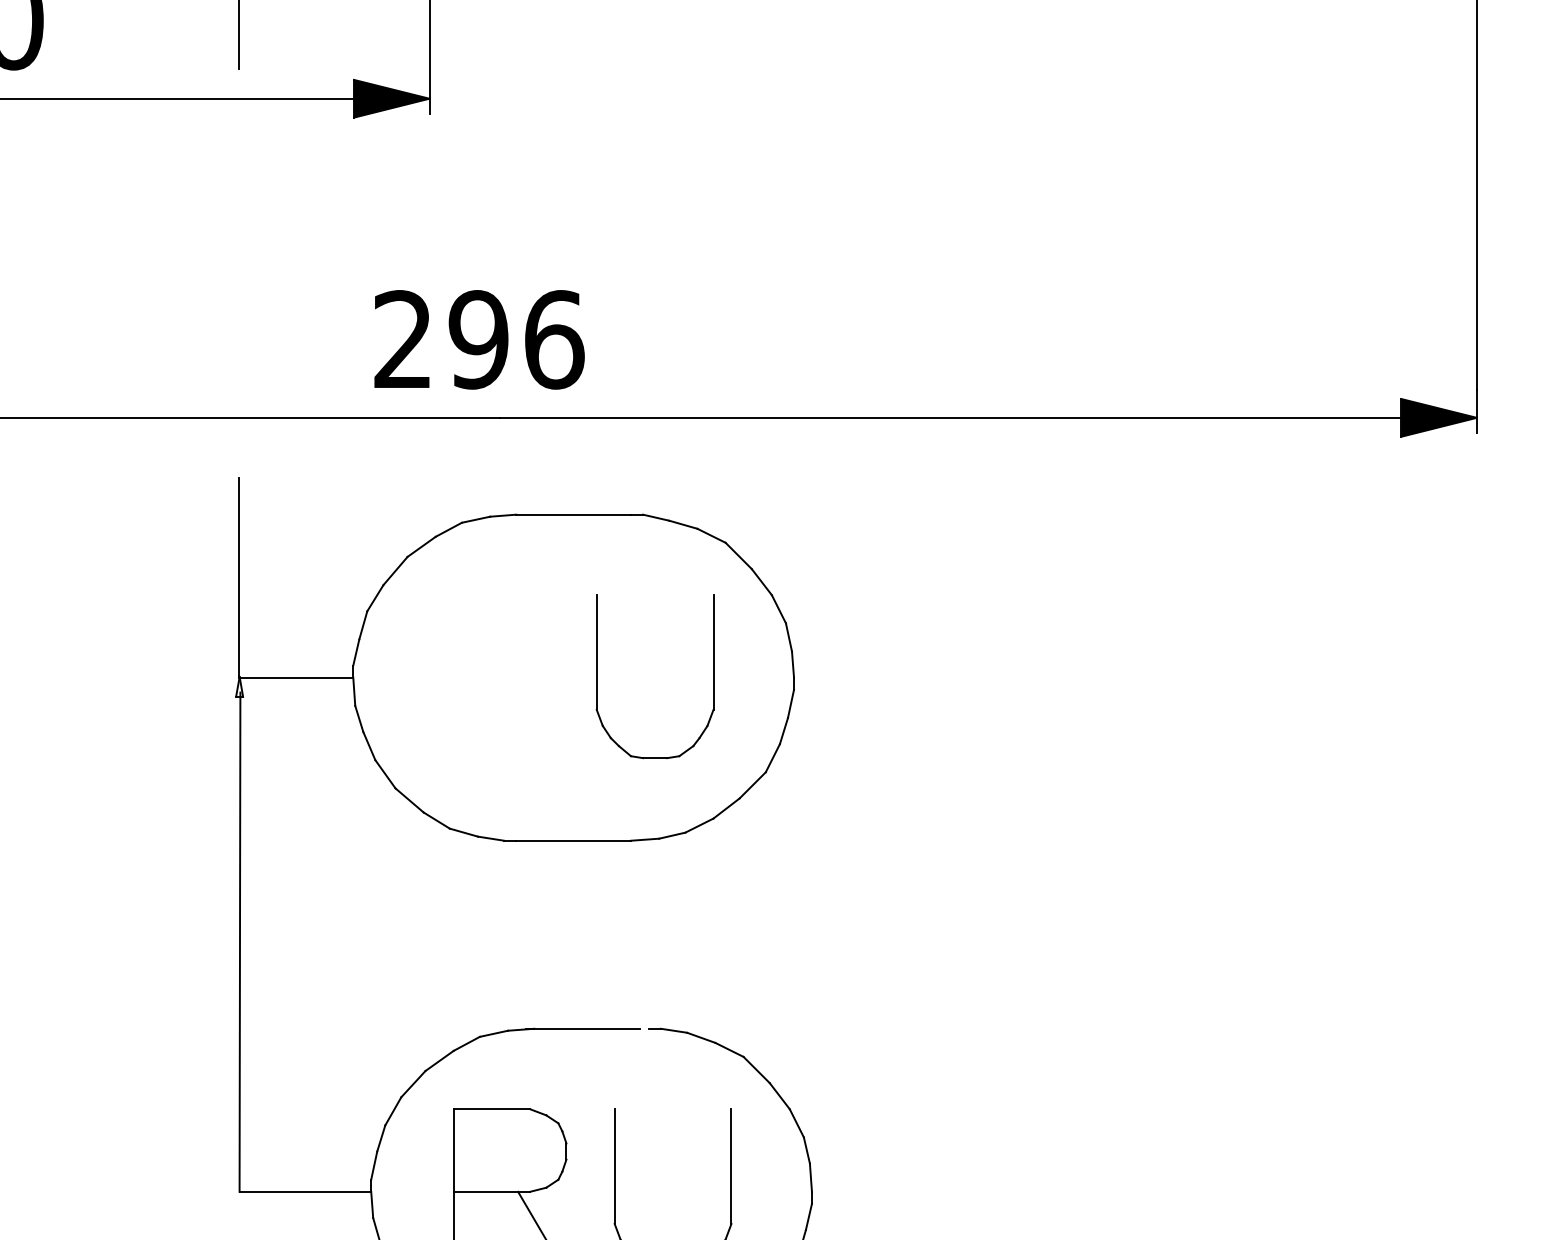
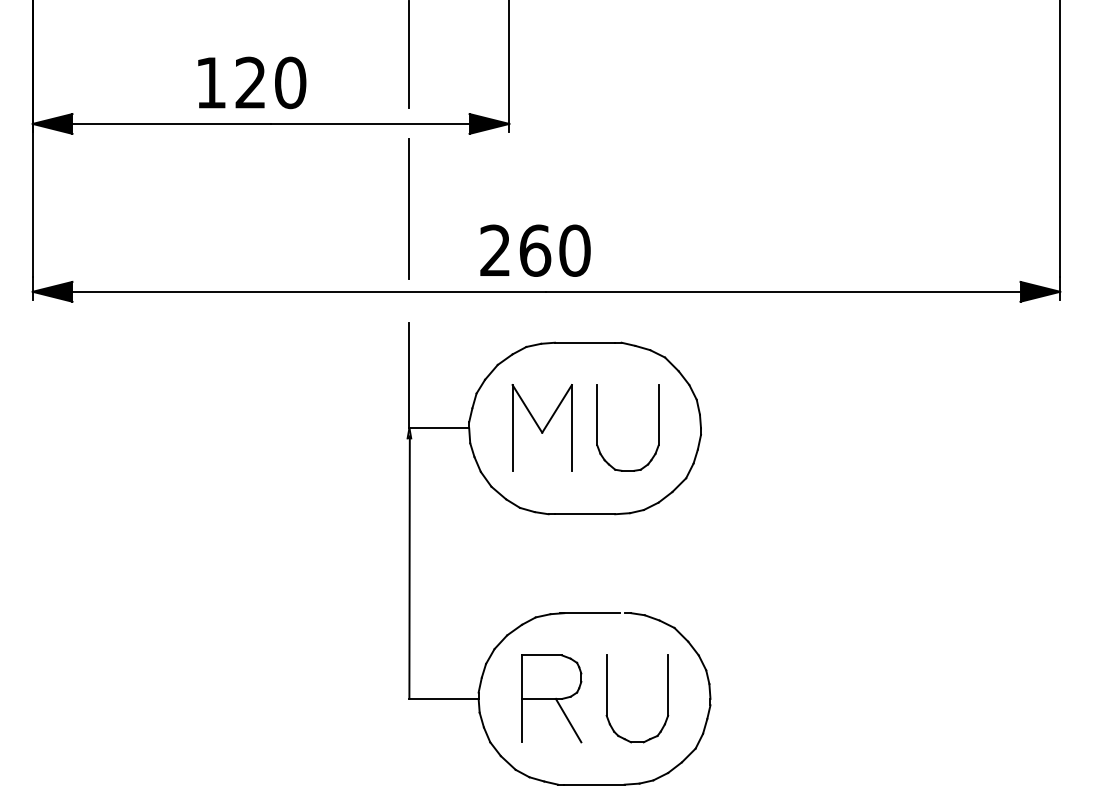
line: (239, 259) -> (409, 208), added
text: (515, 339) -> (554, 250), 296 -> 260
part: (490, 675) -> (541, 427), added

